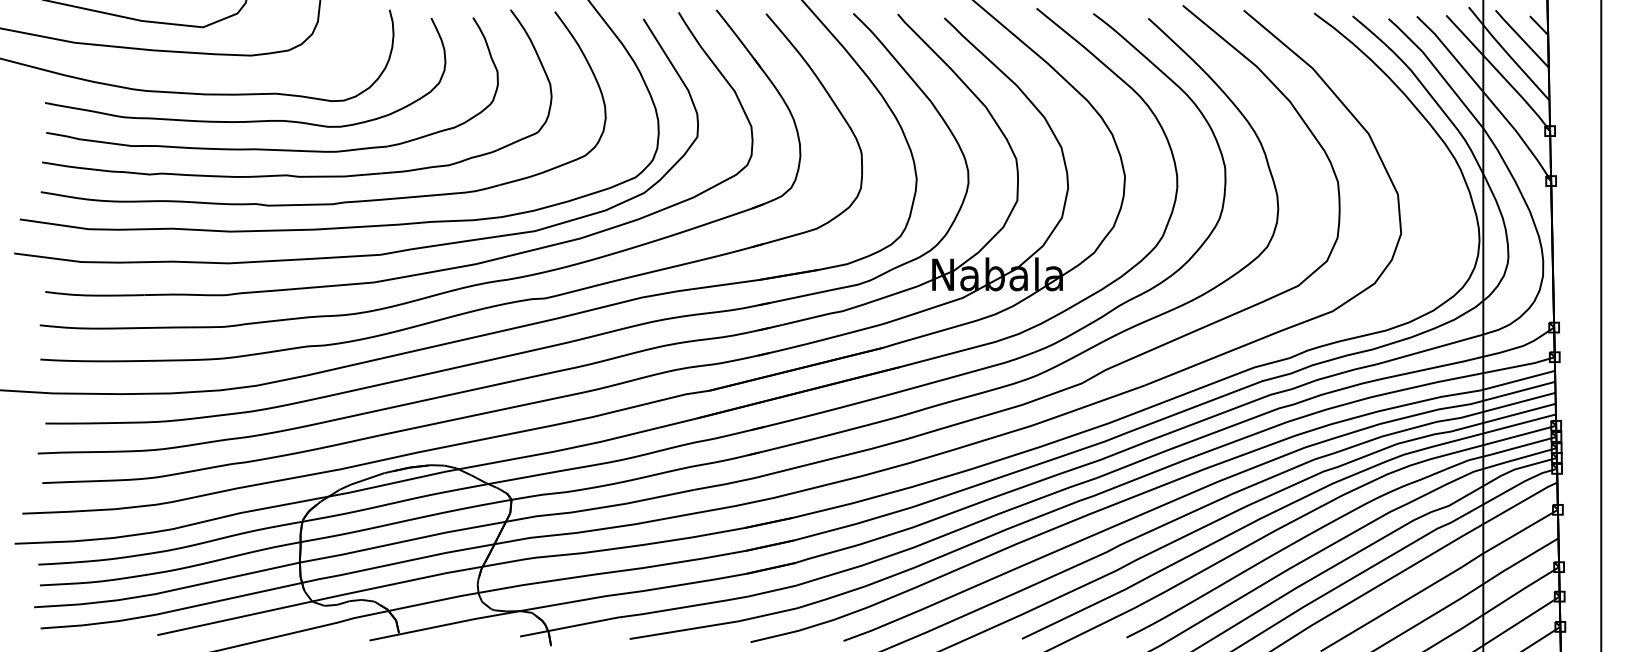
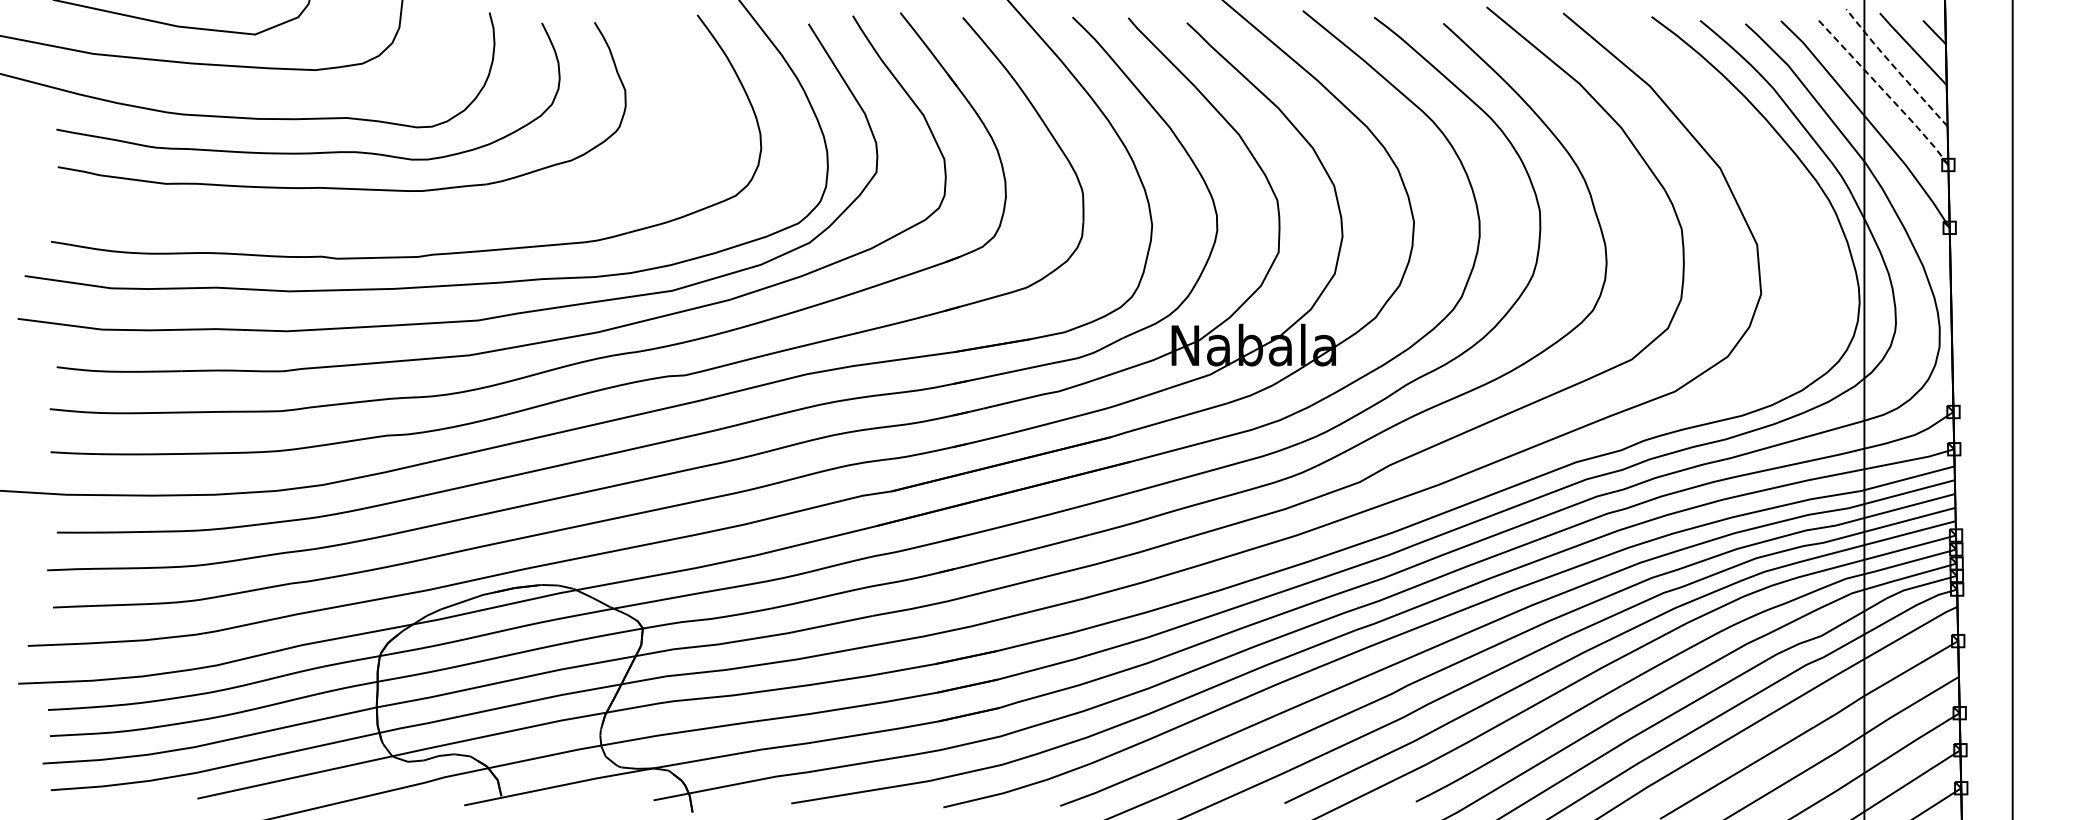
line: (1508, 54) -> (1895, 68), solid -> dashed
line: (1499, 72) -> (1884, 91), solid -> dashed
part: (287, 174) -> (361, 219), removed

